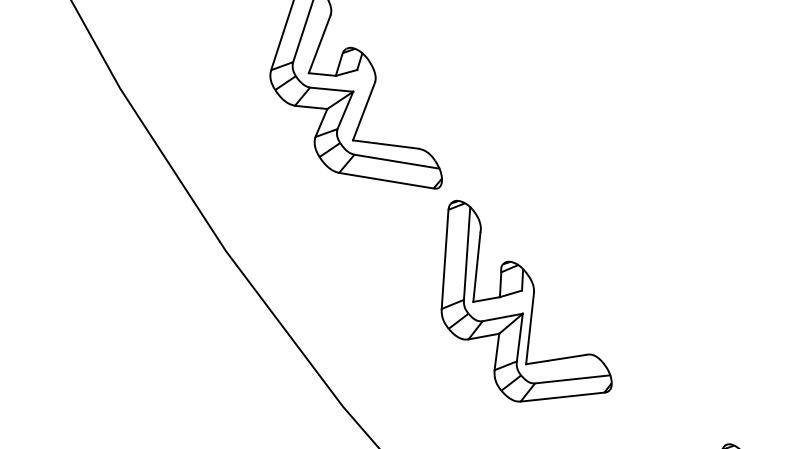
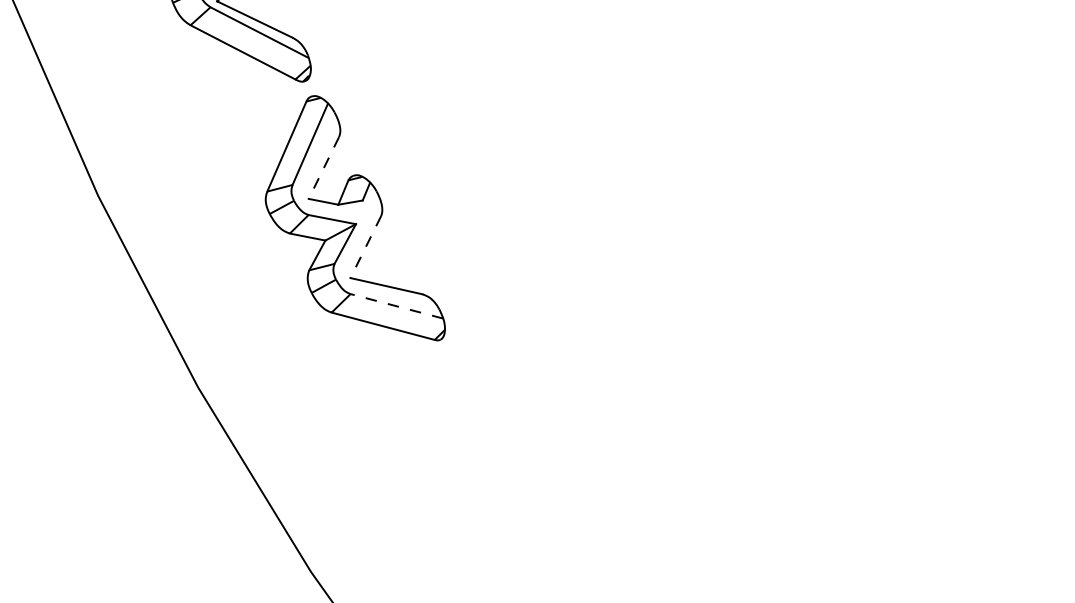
line: (319, 44) -> (323, 168), solid -> dashed
line: (363, 111) -> (365, 247), solid -> dashed
line: (396, 161) -> (396, 306), solid -> dashed
part: (521, 297) -> (520, 470), removed

